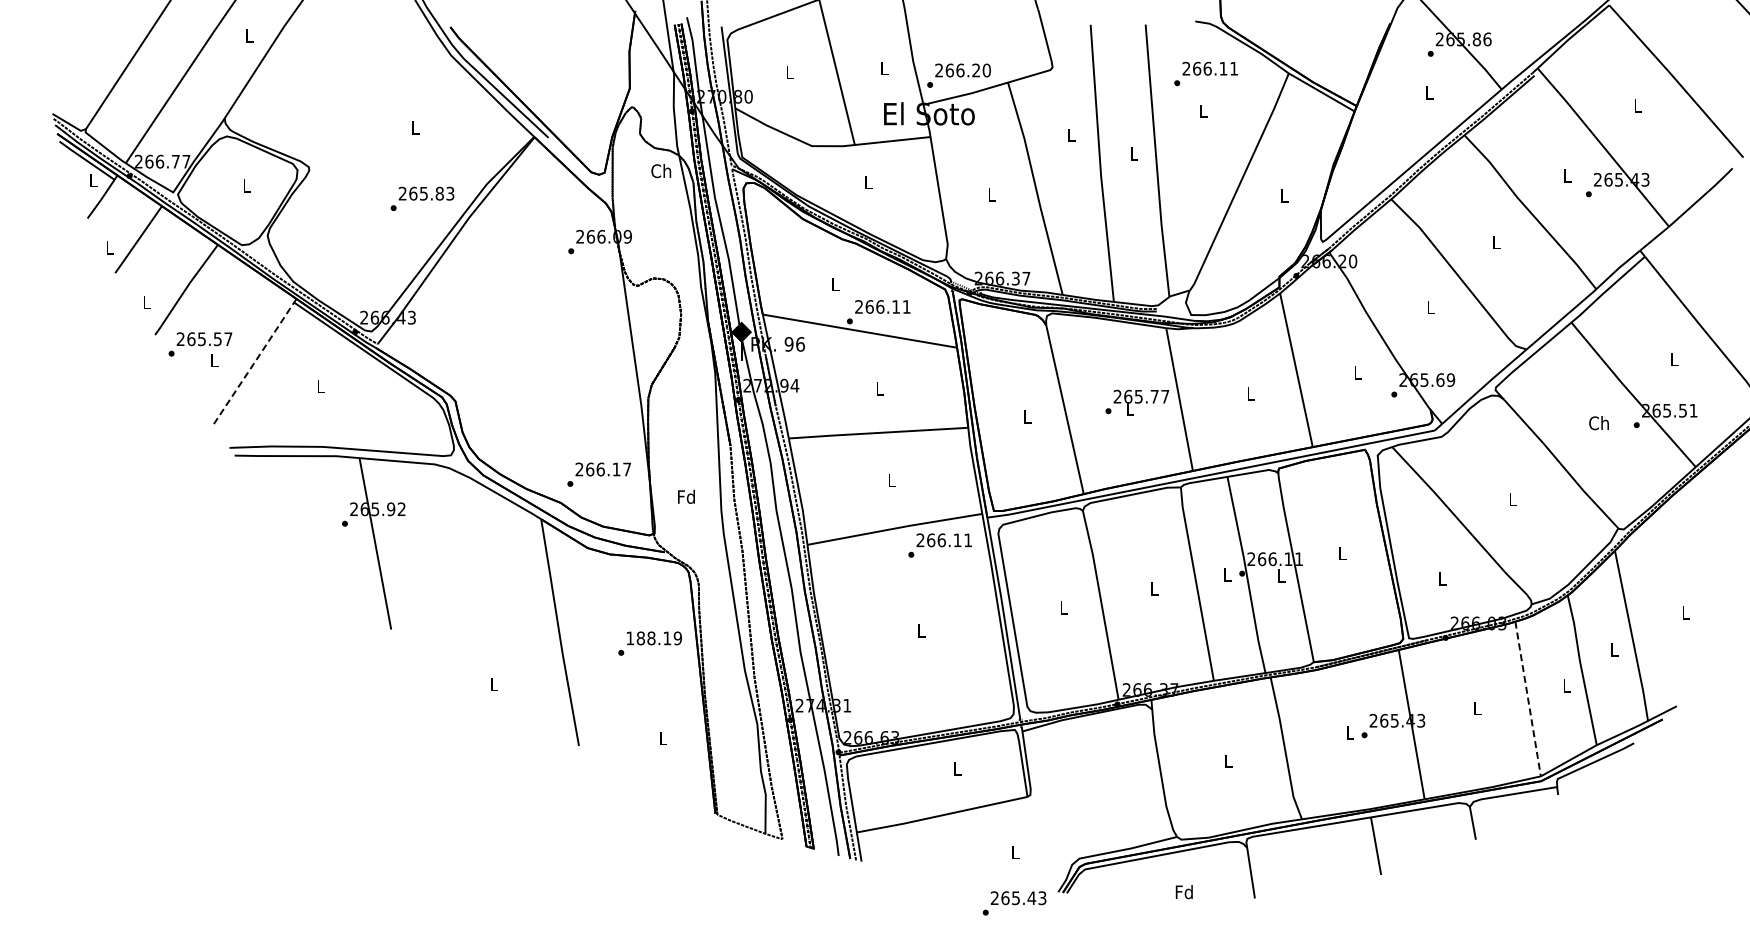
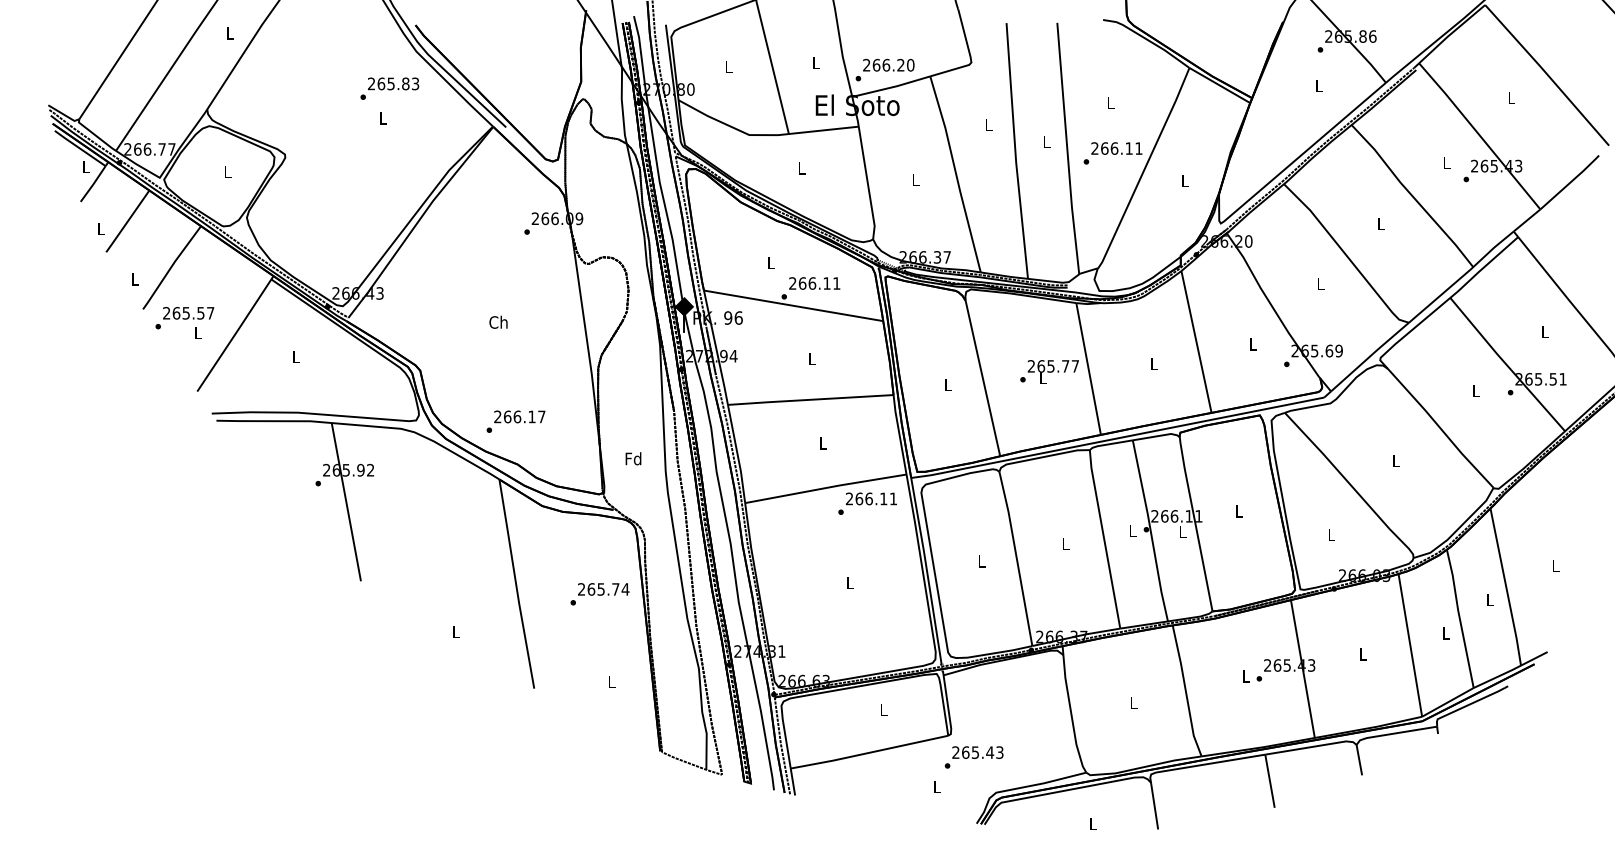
text: (1205, 73) -> (1112, 152), moved
text: (661, 171) -> (498, 322), moved
text: (422, 198) -> (389, 88), moved
line: (255, 360) -> (235, 332), dashed -> solid
text: (1598, 423) -> (1475, 391), Ch -> L
text: (598, 474) -> (515, 421), moved
text: (654, 638) -> (603, 589), 188.19 -> 265.74
line: (1528, 699) -> (1410, 645), dashed -> solid
text: (1183, 892) -> (1092, 823), Fd -> L
text: (1014, 903) -> (974, 757), moved

